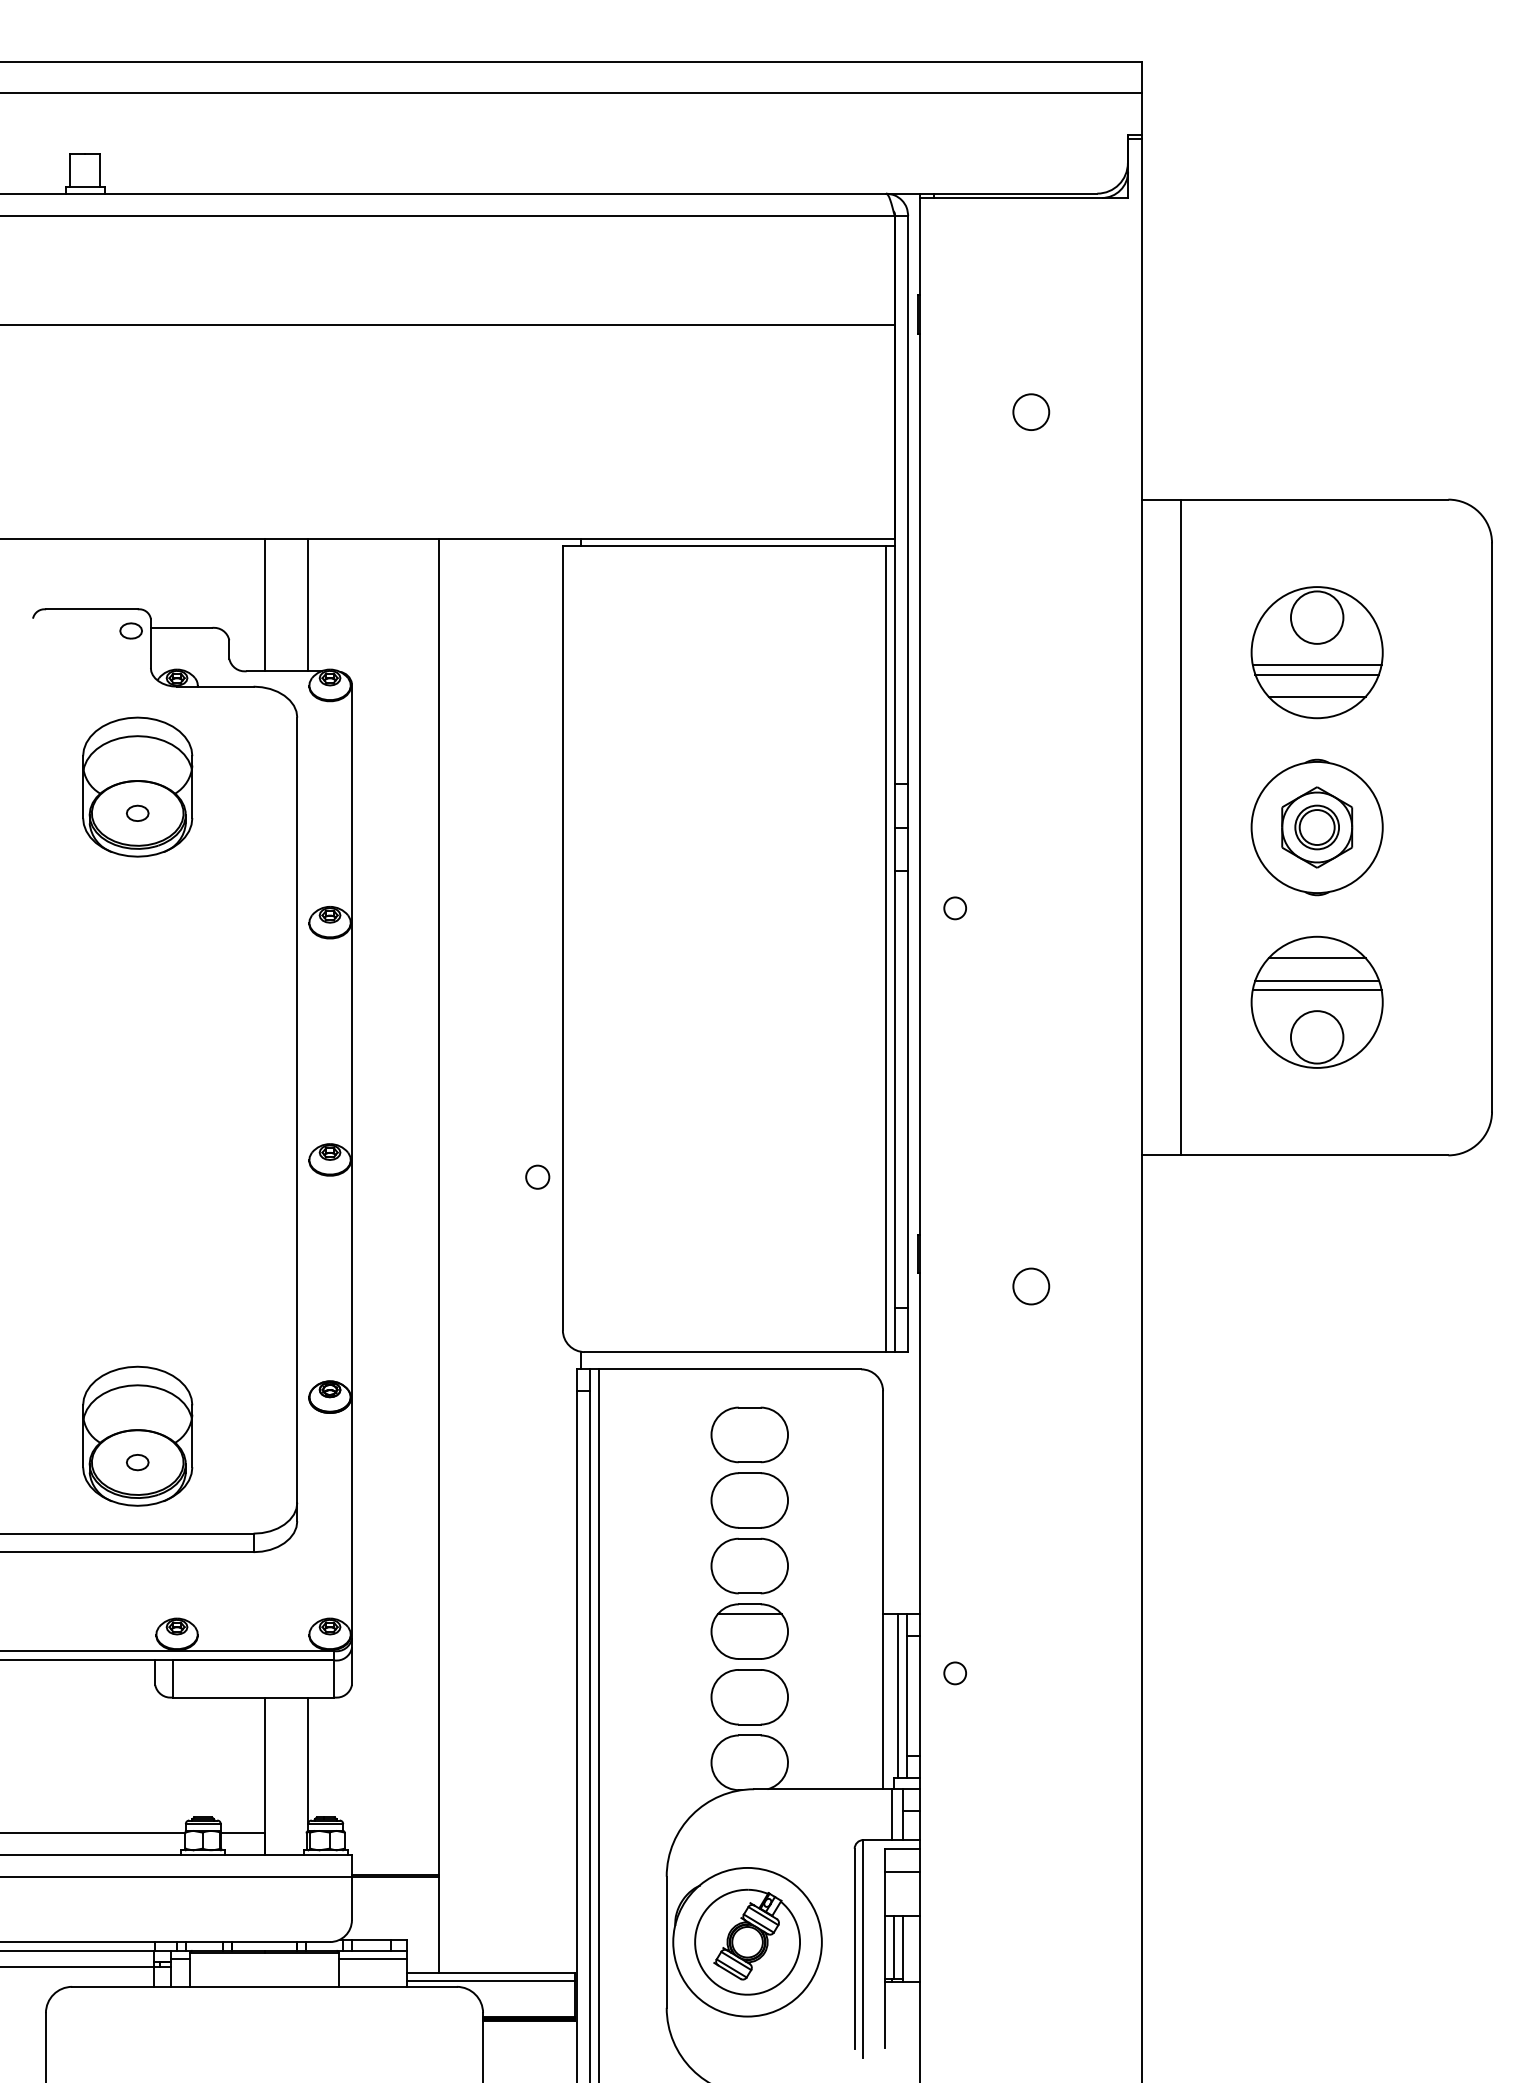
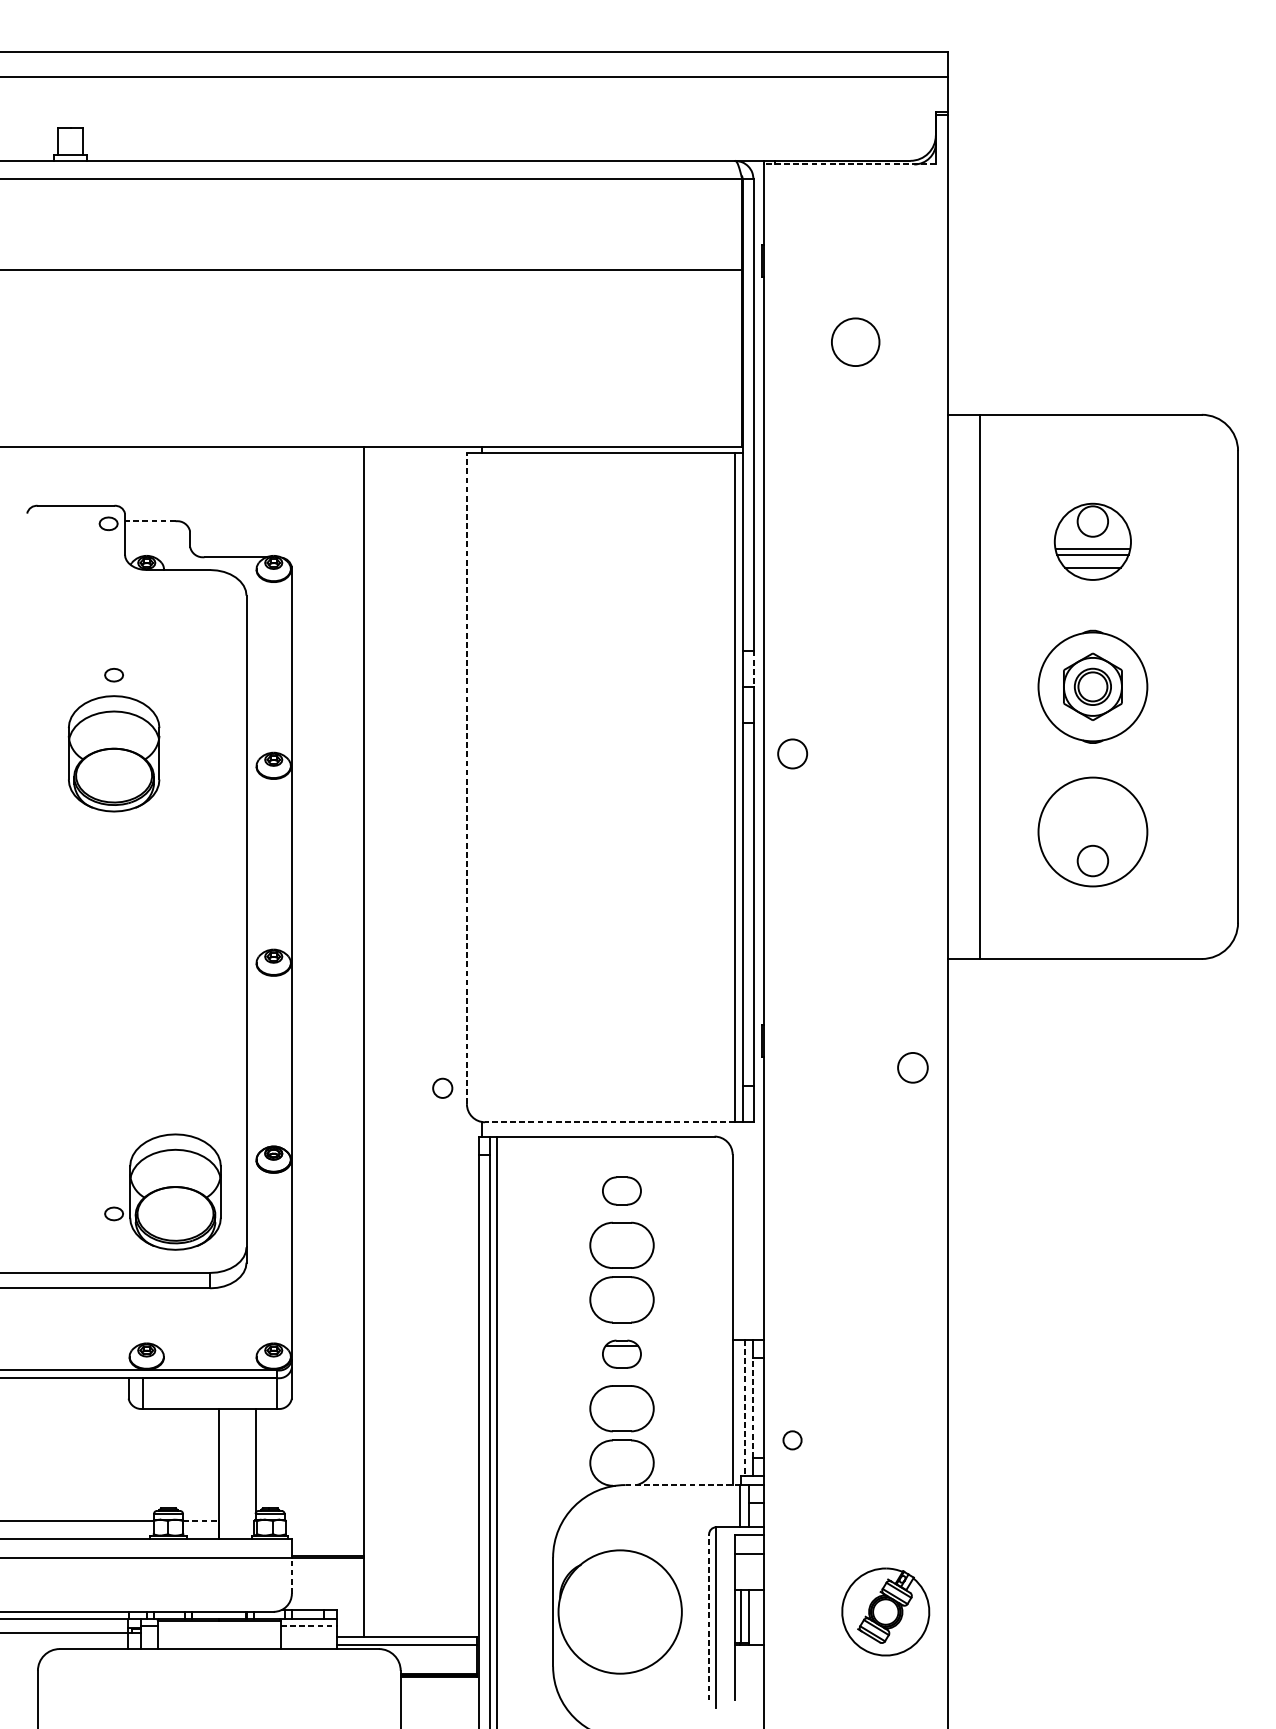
line: (1024, 198) -> (850, 164), solid -> dashed
circle: (1031, 412) -> (855, 342), size x1.6
line: (264, 604) -> (219, 501), removed
line: (308, 604) -> (255, 501), removed
line: (180, 627) -> (149, 520), solid -> dashed
part: (1316, 652) -> (1092, 541), size x0.7
part: (137, 786) -> (113, 753), moved
line: (908, 805) -> (753, 668), solid -> dashed
circle: (954, 908) -> (791, 754), size x1.6
line: (562, 937) -> (466, 778), solid -> dashed
line: (1316, 958) -> (1092, 795), removed
line: (1317, 980) -> (1093, 813), removed
line: (1316, 989) -> (1092, 821), removed
circle: (1316, 1037) -> (1092, 861), size x0.7
circle: (537, 1176) -> (442, 1087), moved
circle: (1031, 1286) -> (913, 1067), moved
line: (735, 1352) -> (610, 1122), solid -> dashed
part: (749, 1434) -> (621, 1190), size x0.6
part: (137, 1435) -> (175, 1191), moved
part: (749, 1631) -> (621, 1354), size x0.6
circle: (954, 1673) -> (791, 1440), moved
line: (907, 1695) -> (752, 1407), solid -> dashed
line: (897, 1696) -> (744, 1408), solid -> dashed
line: (823, 1789) -> (683, 1485), solid -> dashed
line: (242, 1832) -> (201, 1520), solid -> dashed
line: (351, 1898) -> (291, 1575), solid -> dashed
part: (747, 1941) -> (885, 1611), moved
line: (854, 1948) -> (708, 1617), solid -> dashed
line: (372, 1959) -> (308, 1626), solid -> dashed

